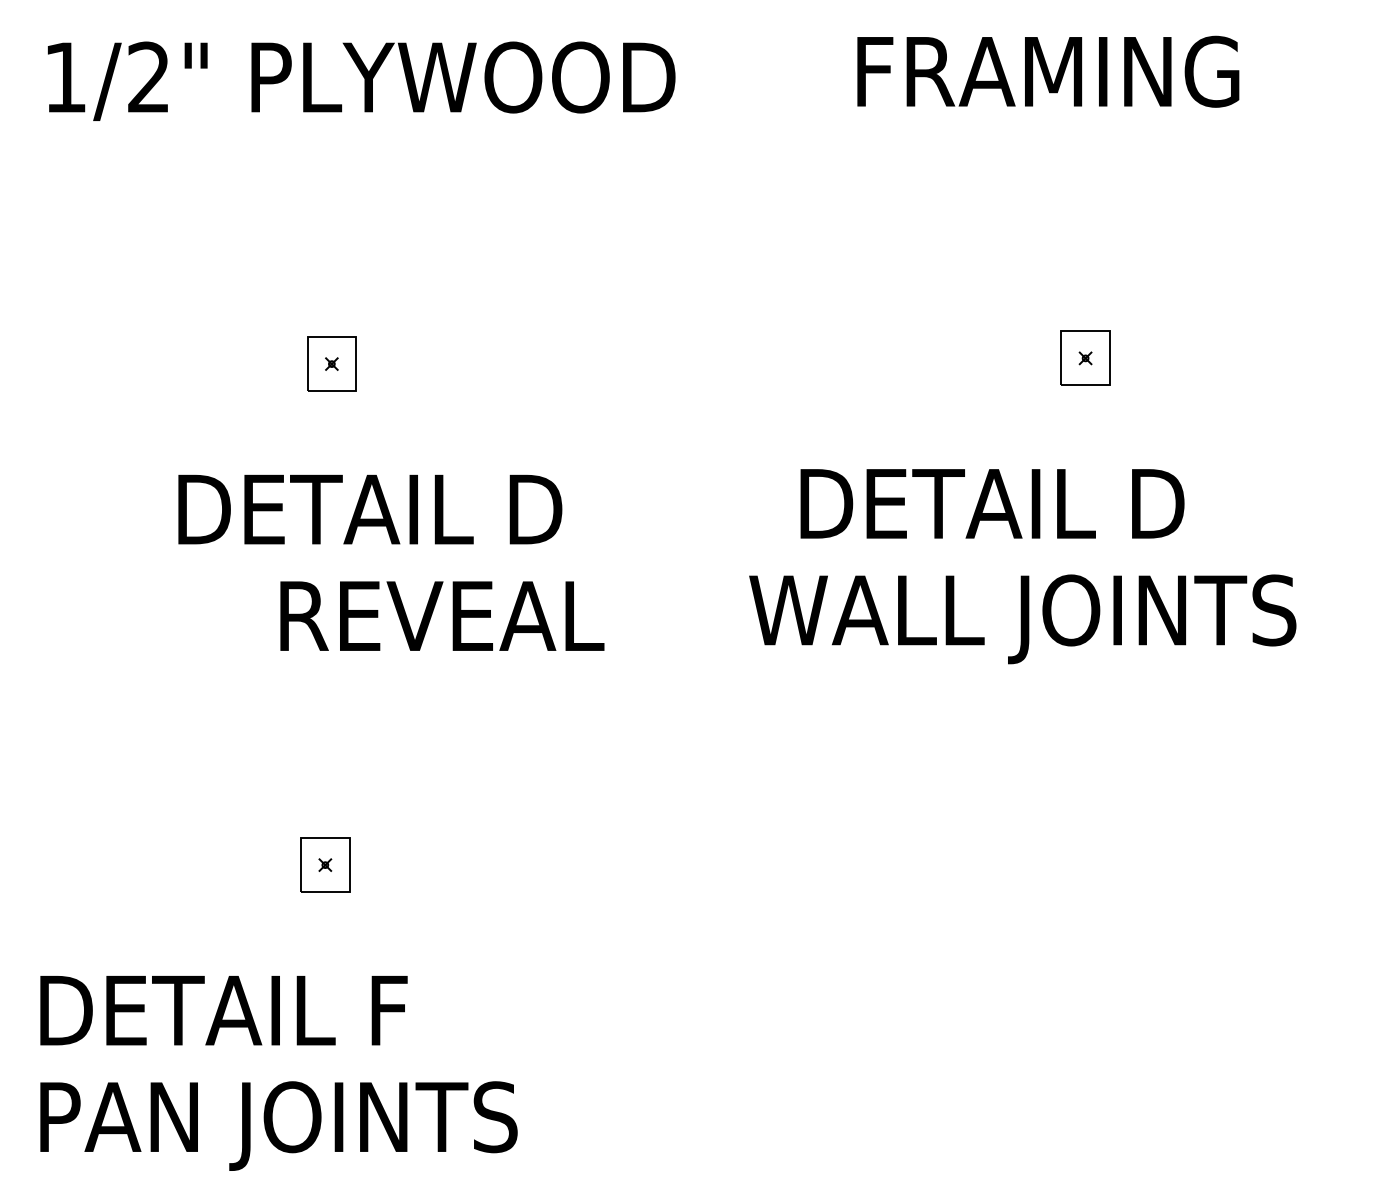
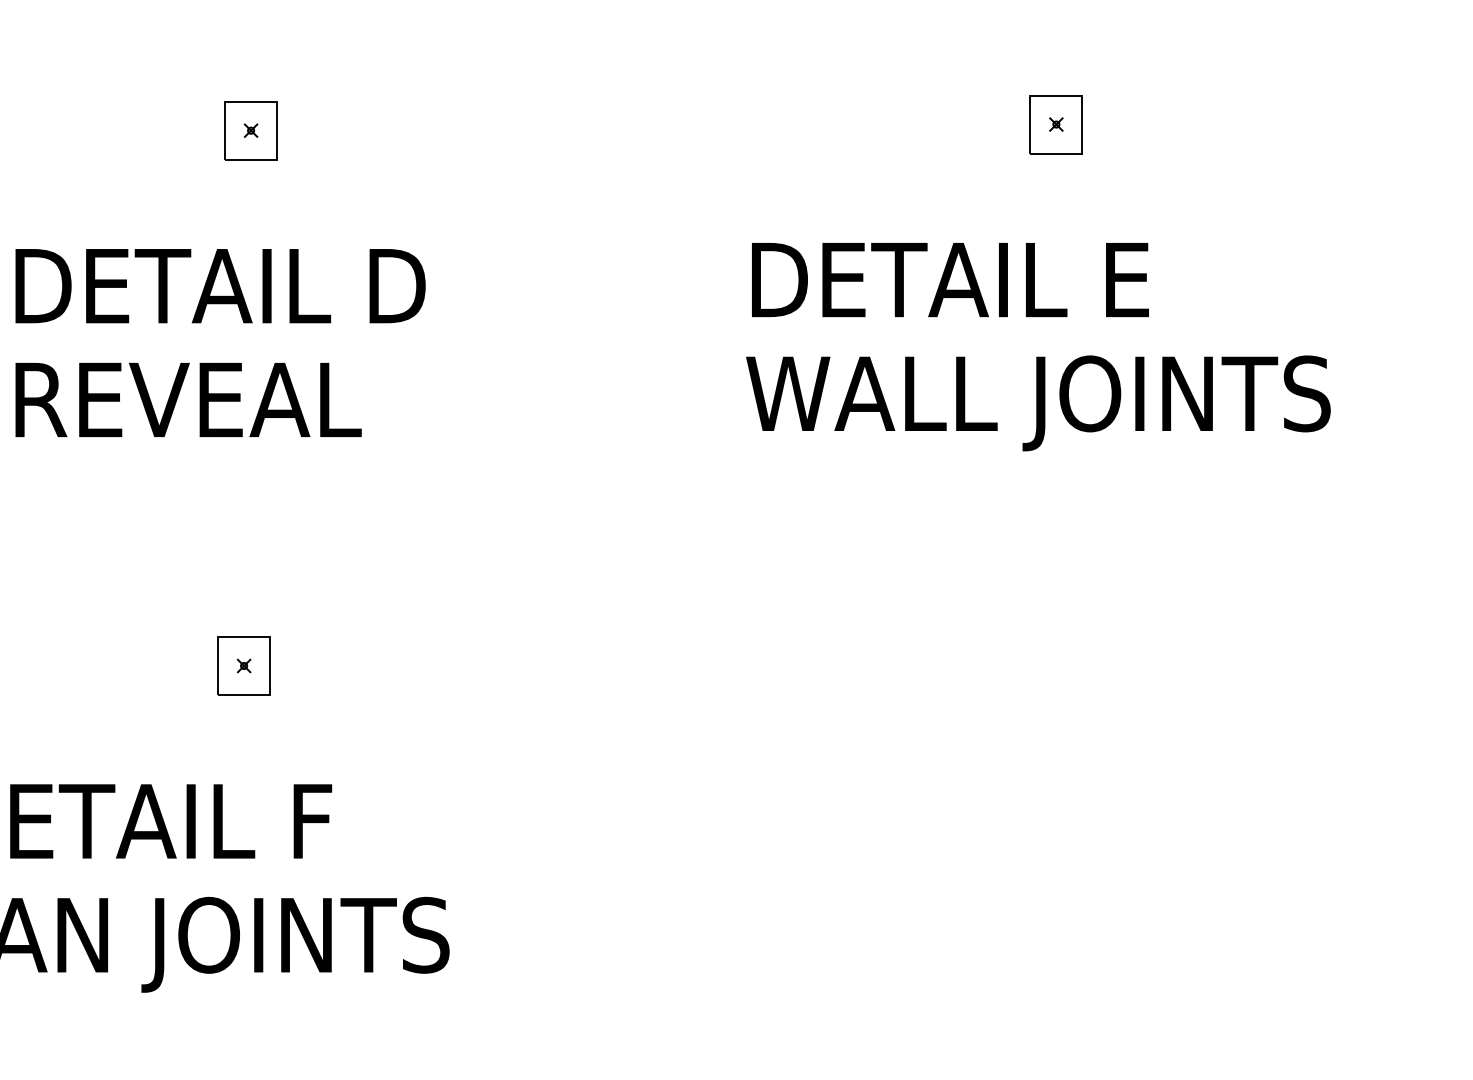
text: (1162, 503) -> (1138, 279), DETAIL D -> DETAIL E
text: (370, 509) -> (220, 286), moved
text: (442, 615) -> (188, 399), moved
text: (1022, 619) -> (1038, 403), moved

